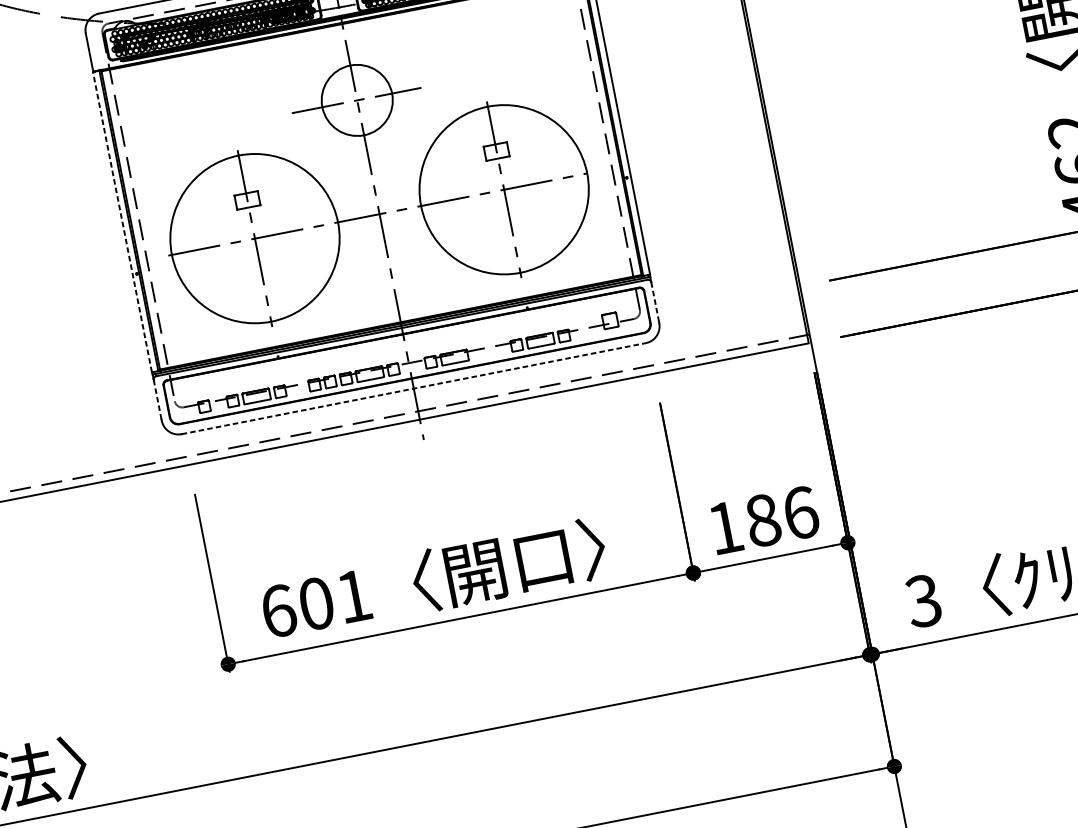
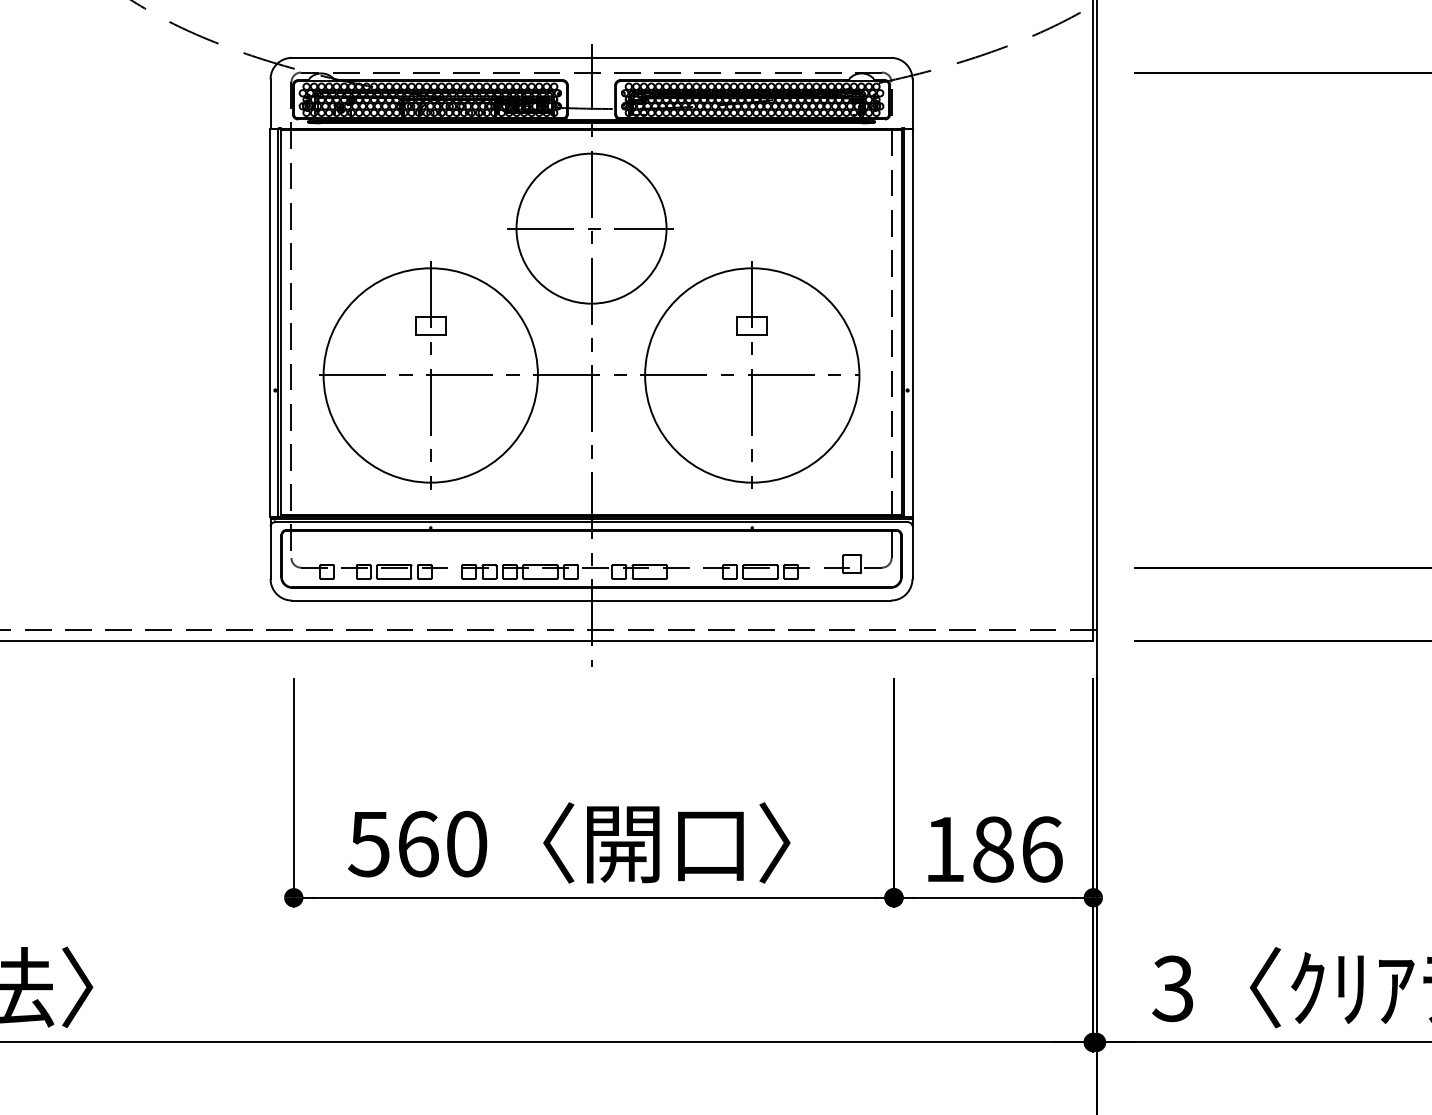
circle: (357, 100) -> (591, 228), size x1.67
line: (122, 221) -> (270, 322), dashed -> solid
line: (655, 301) -> (912, 551), dashed -> solid
line: (413, 388) -> (591, 600), dashed -> solid
line: (157, 399) -> (270, 551), dashed -> solid
text: (315, 603) -> (417, 843), 601 -> 560

